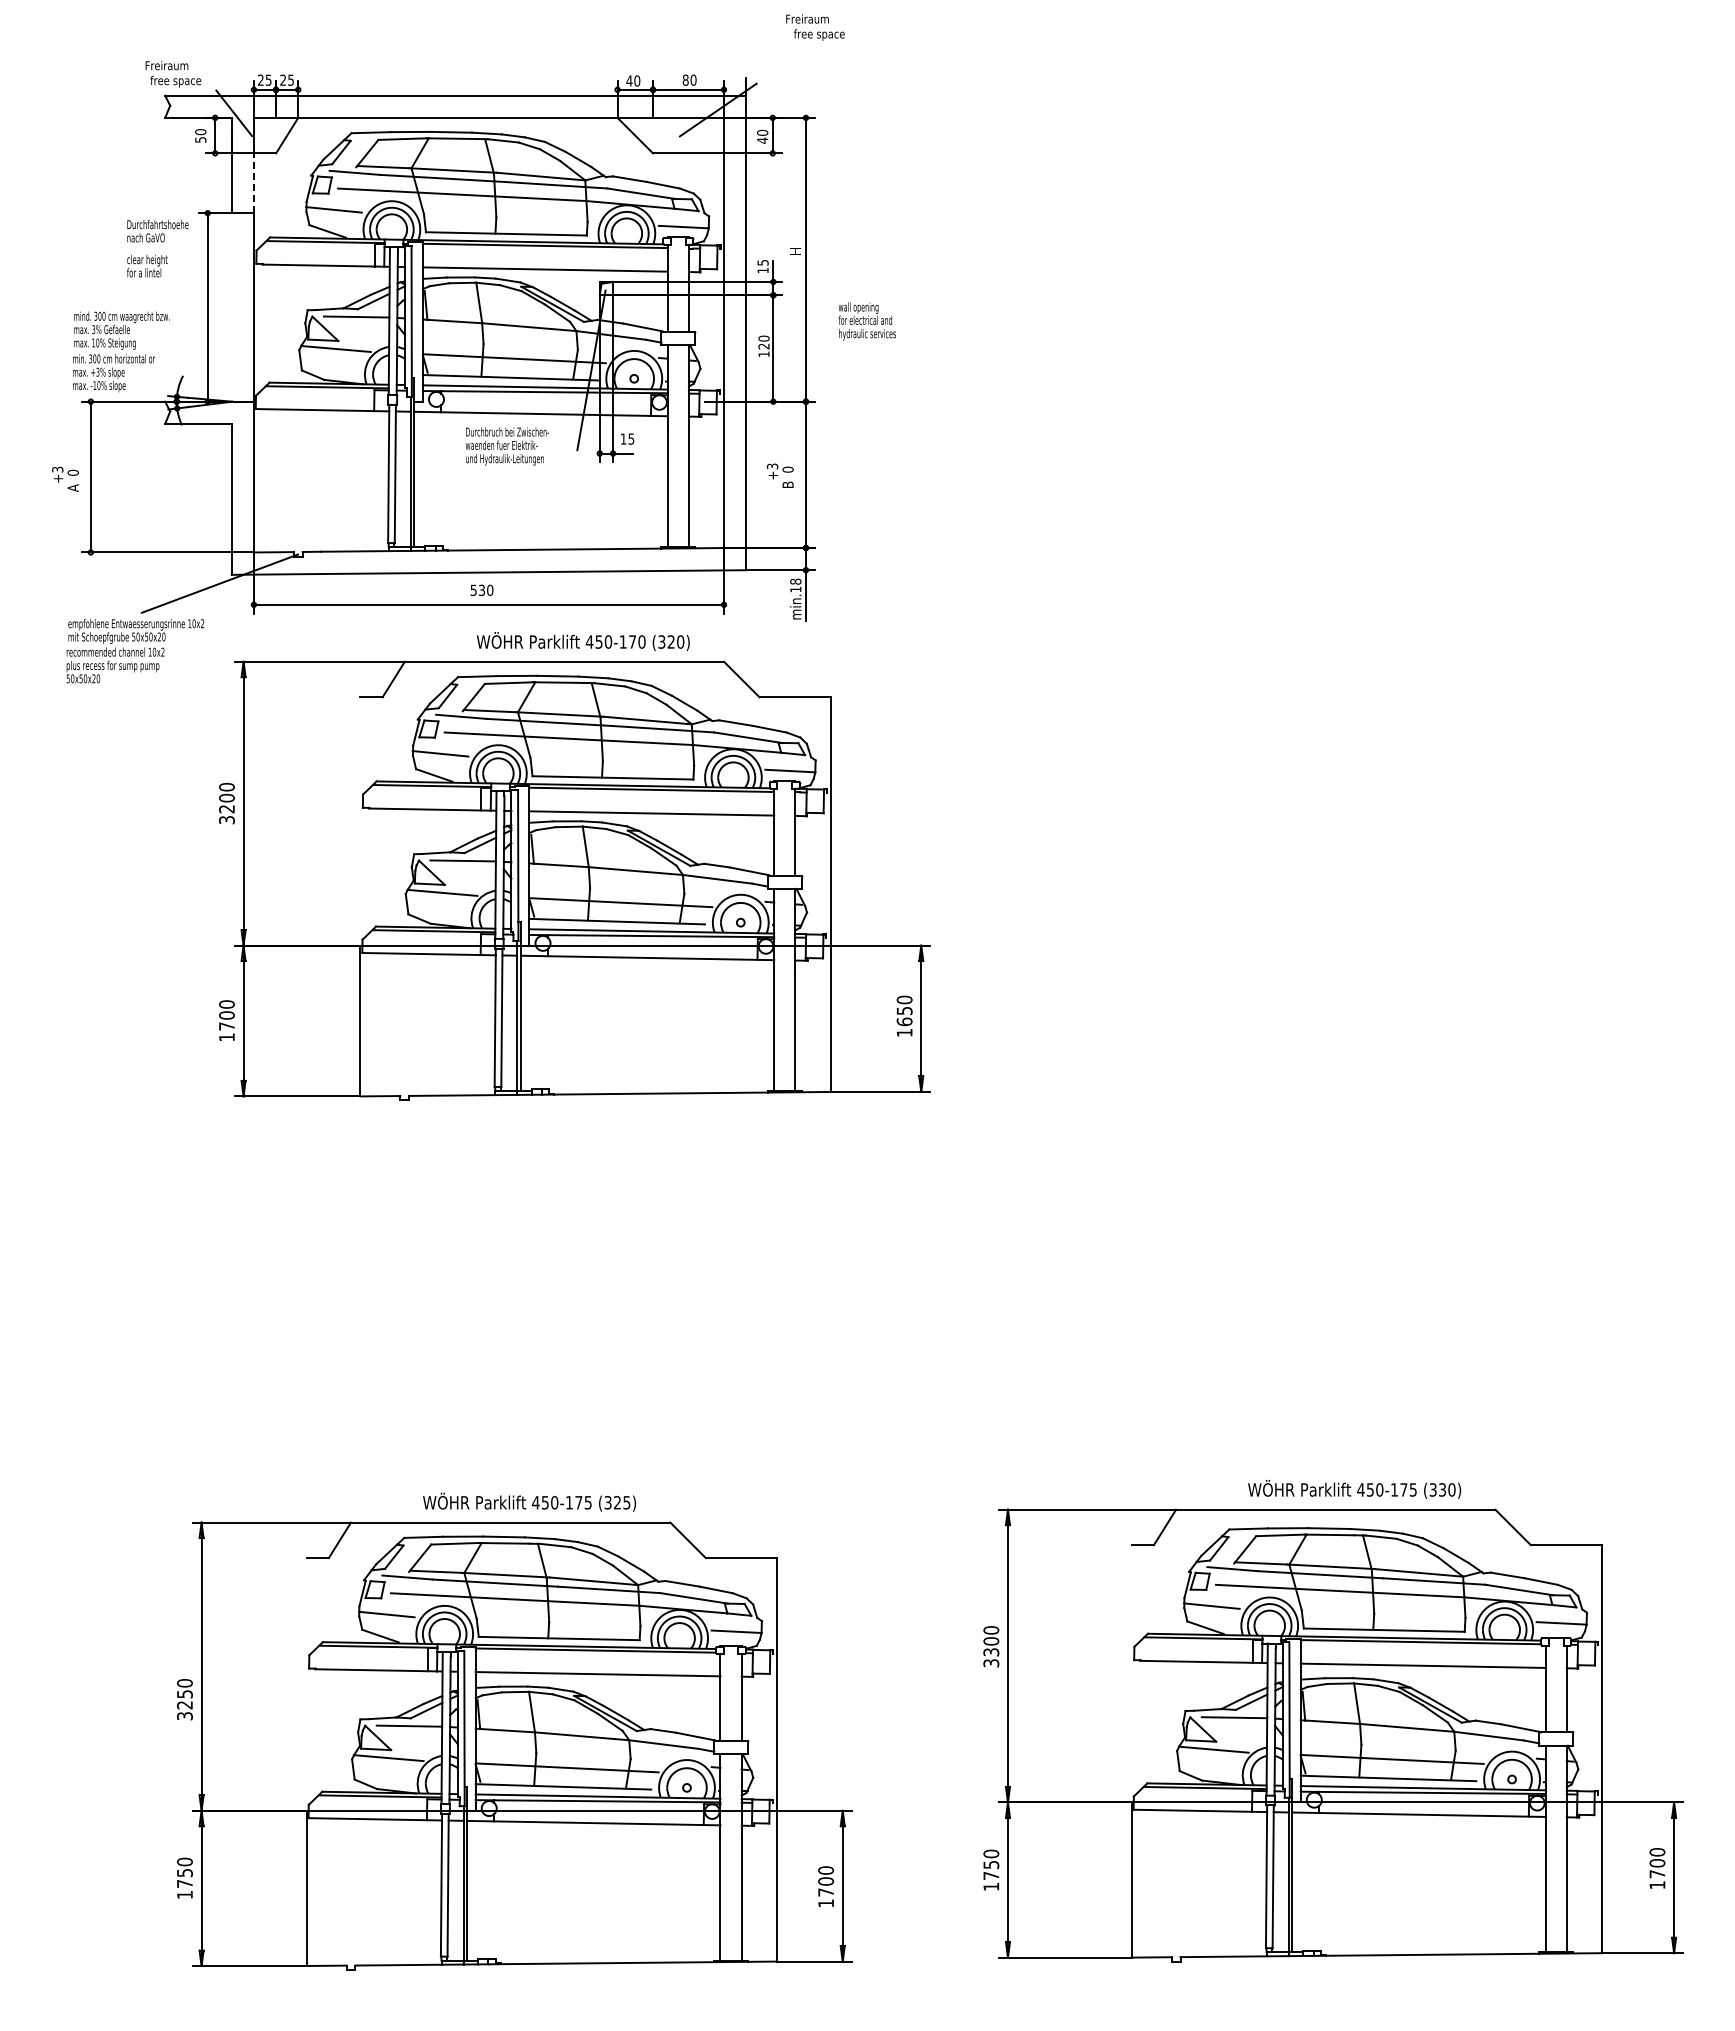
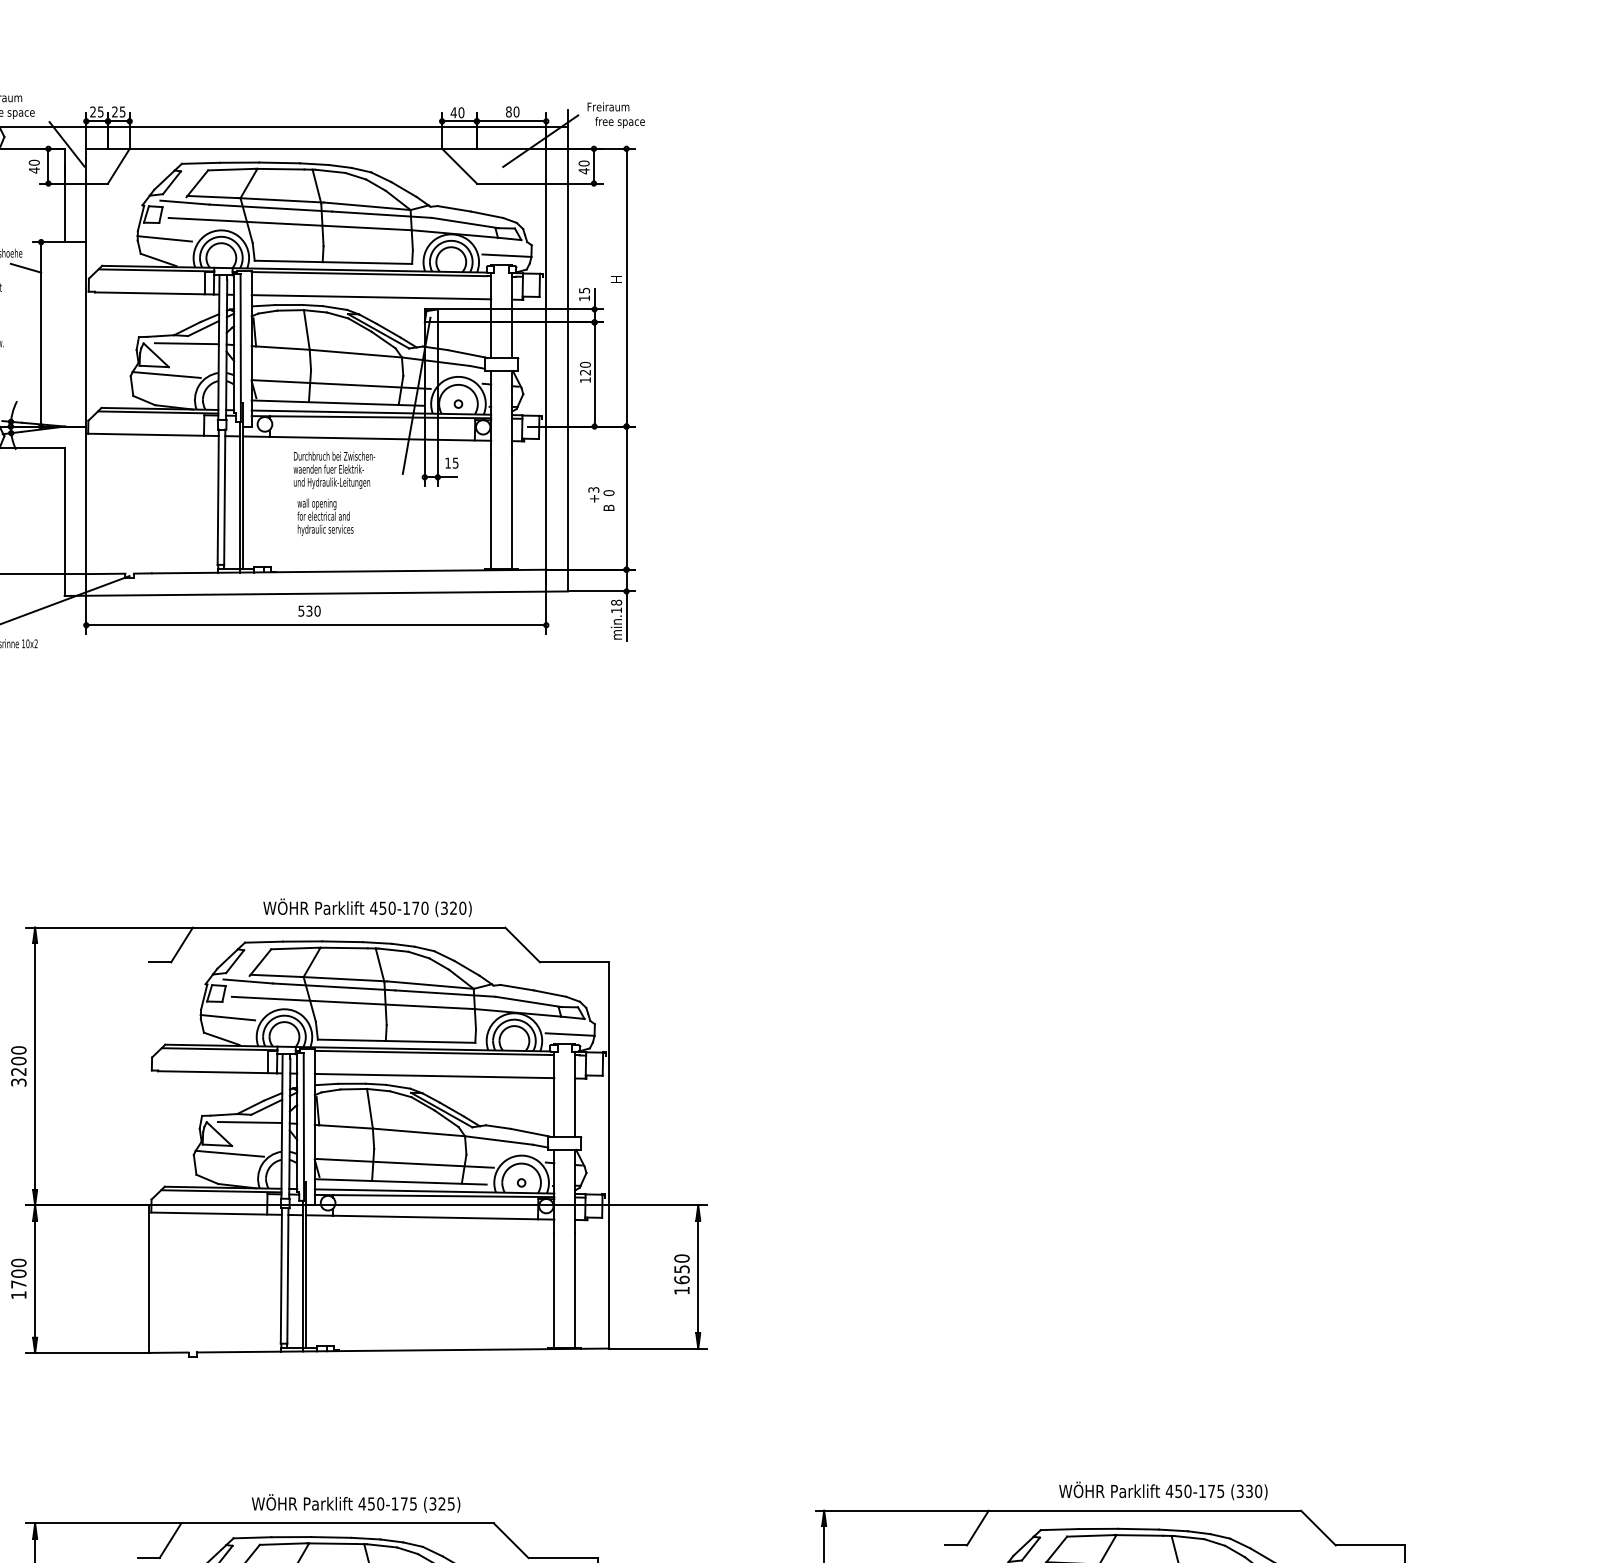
text: (815, 27) -> (616, 115), moved
text: (200, 139) -> (34, 169), 50 -> 40
line: (253, 183) -> (85, 213), dashed -> solid
line: (191, 239) -> (25, 267), added
text: (866, 321) -> (324, 517), moved
part: (574, 866) -> (358, 1127), moved

